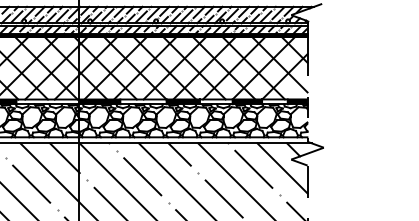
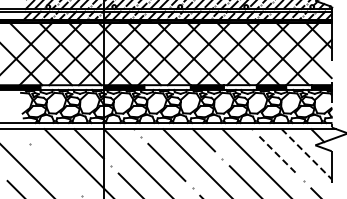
line: (282, 168) -> (306, 154), solid -> dashed
line: (254, 169) -> (278, 155), solid -> dashed
line: (31, 183) -> (55, 169), removed

